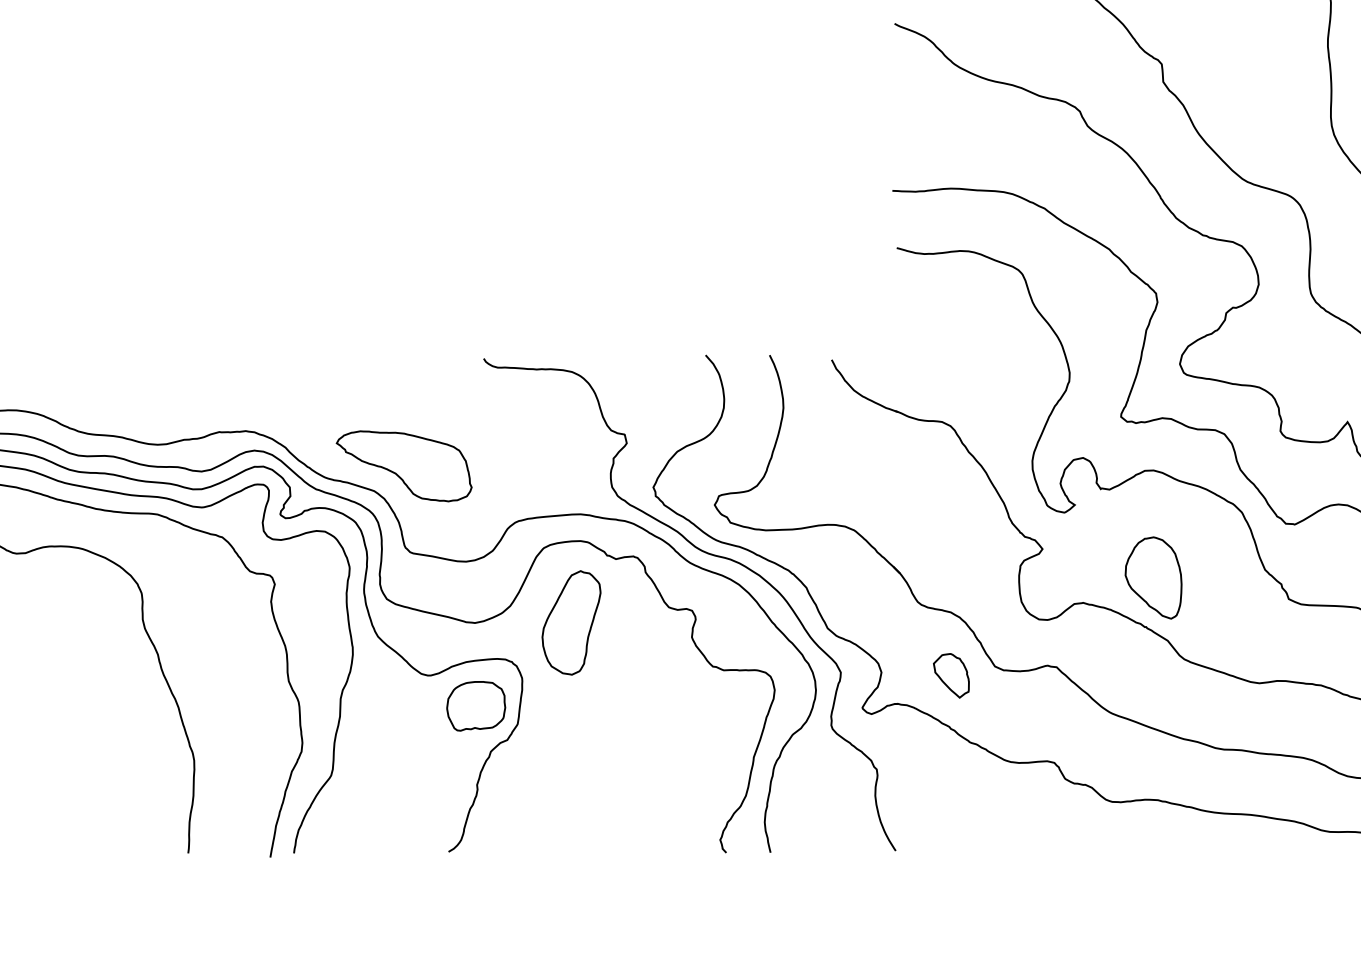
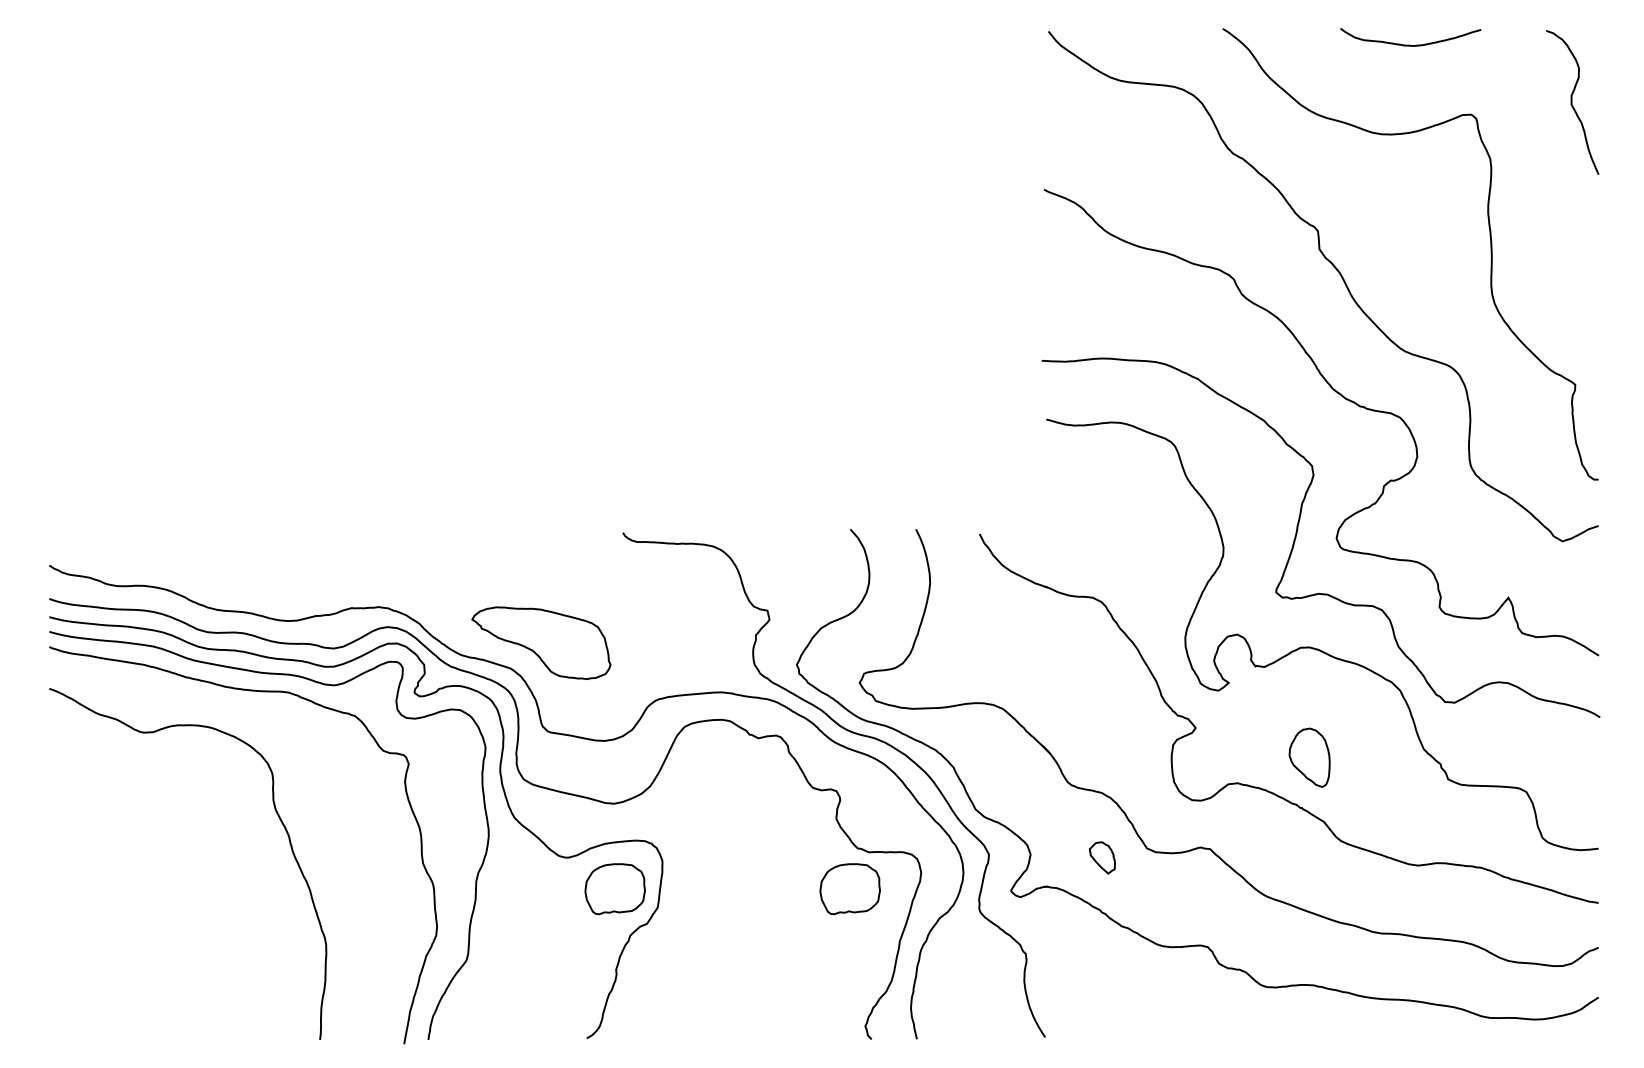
part: (1153, 577) -> (1309, 757), size x0.7
part: (571, 622) -> (712, 803), removed
part: (951, 675) -> (1102, 857), size x0.7
part: (704, 706) -> (849, 889), added

